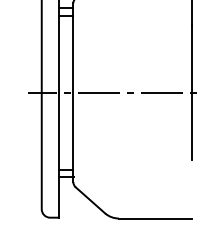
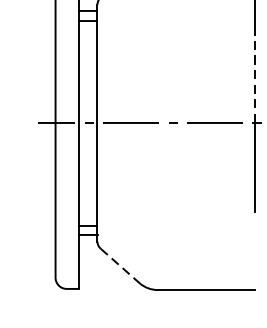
line: (191, 59) -> (254, 79), solid -> dashed
line: (90, 200) -> (120, 266), solid -> dashed

